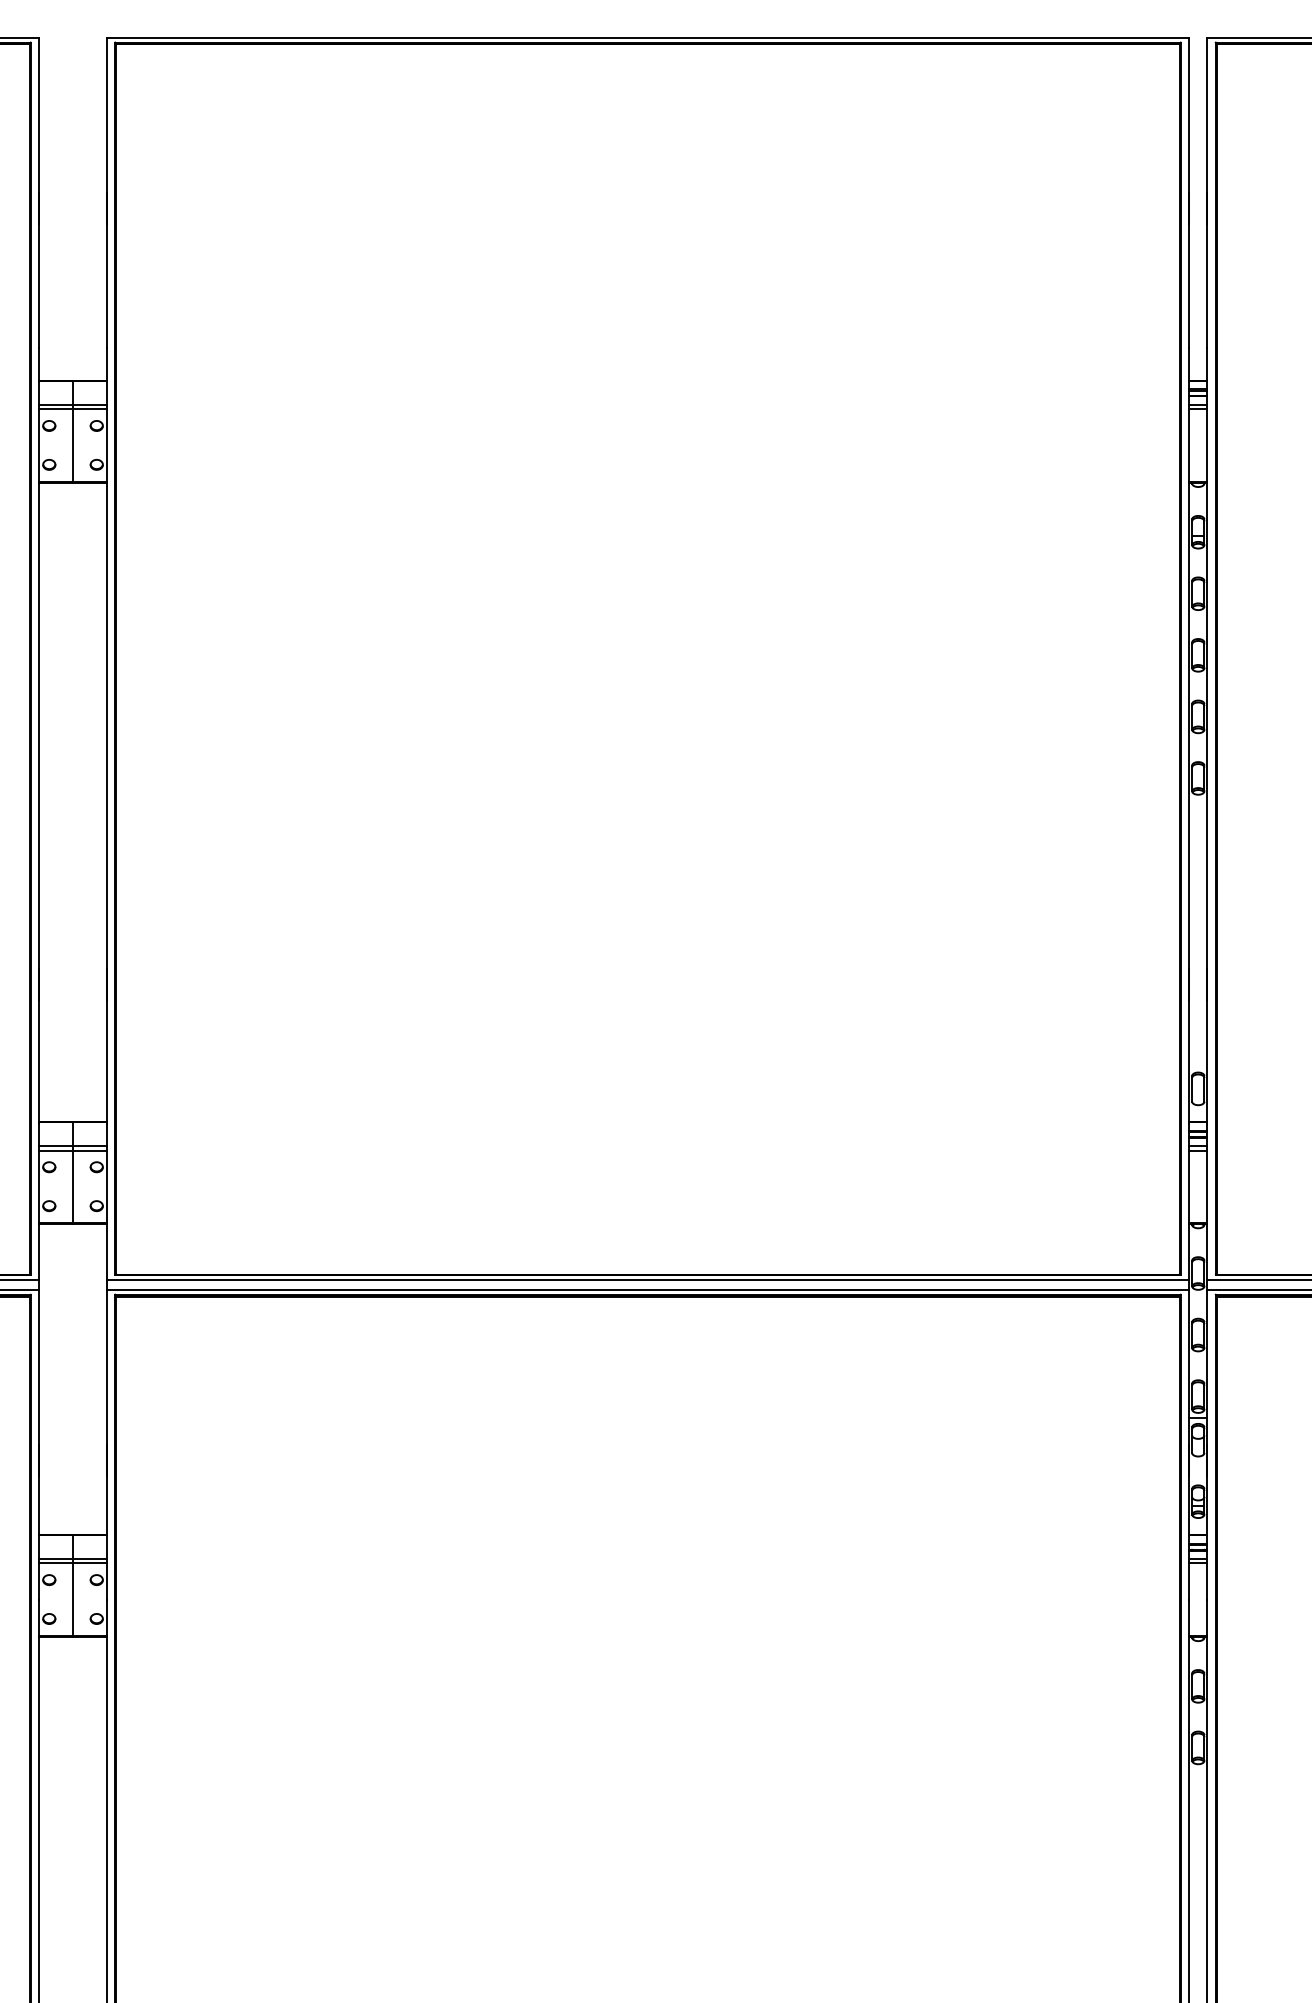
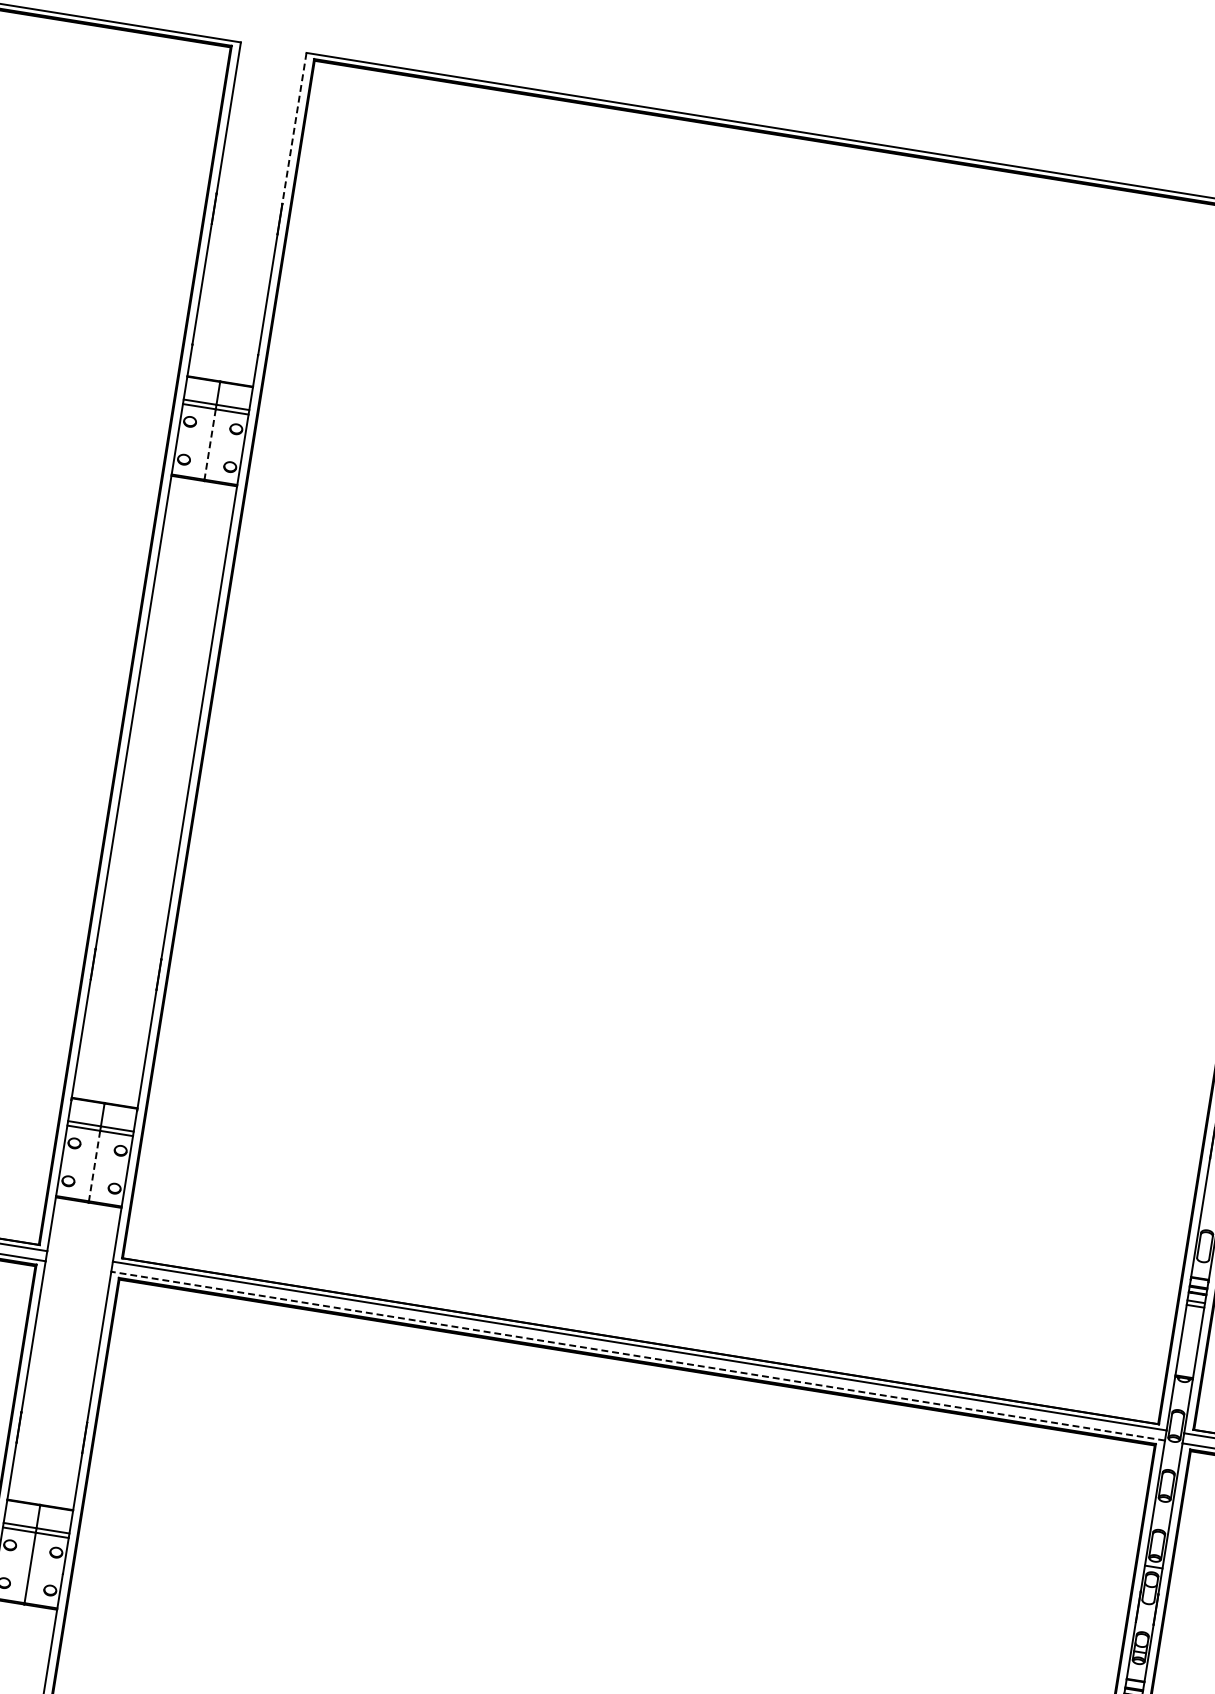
line: (106, 115) -> (294, 128), solid -> dashed
line: (73, 445) -> (210, 444), solid -> dashed
line: (73, 1187) -> (94, 1166), solid -> dashed
line: (647, 1289) -> (637, 1355), solid -> dashed

